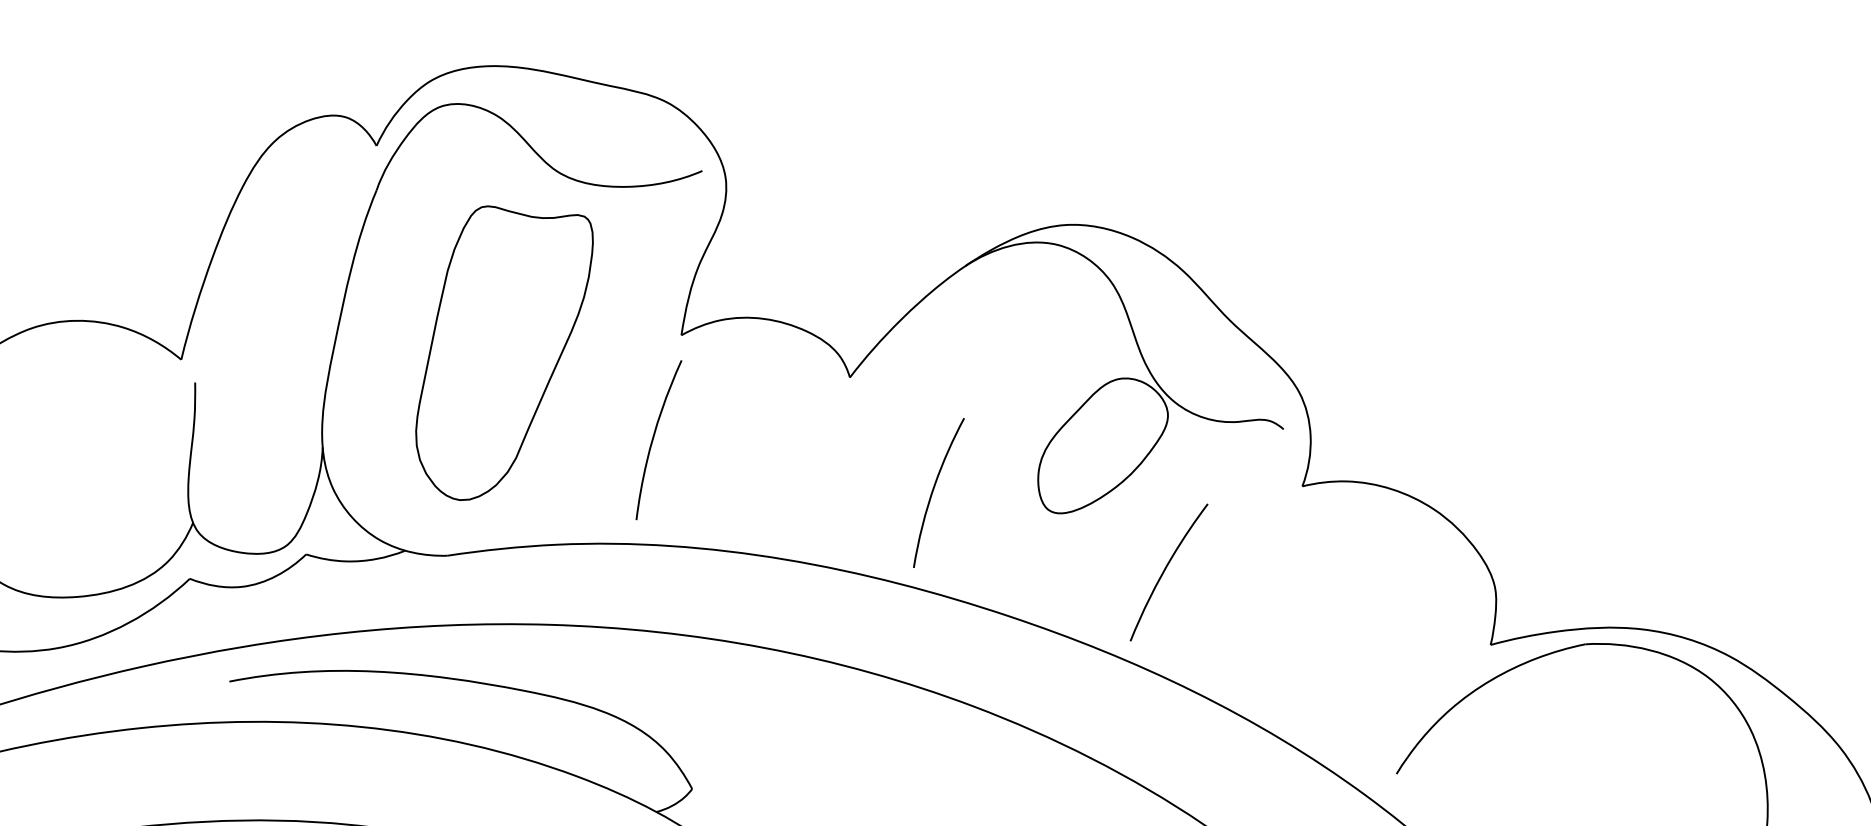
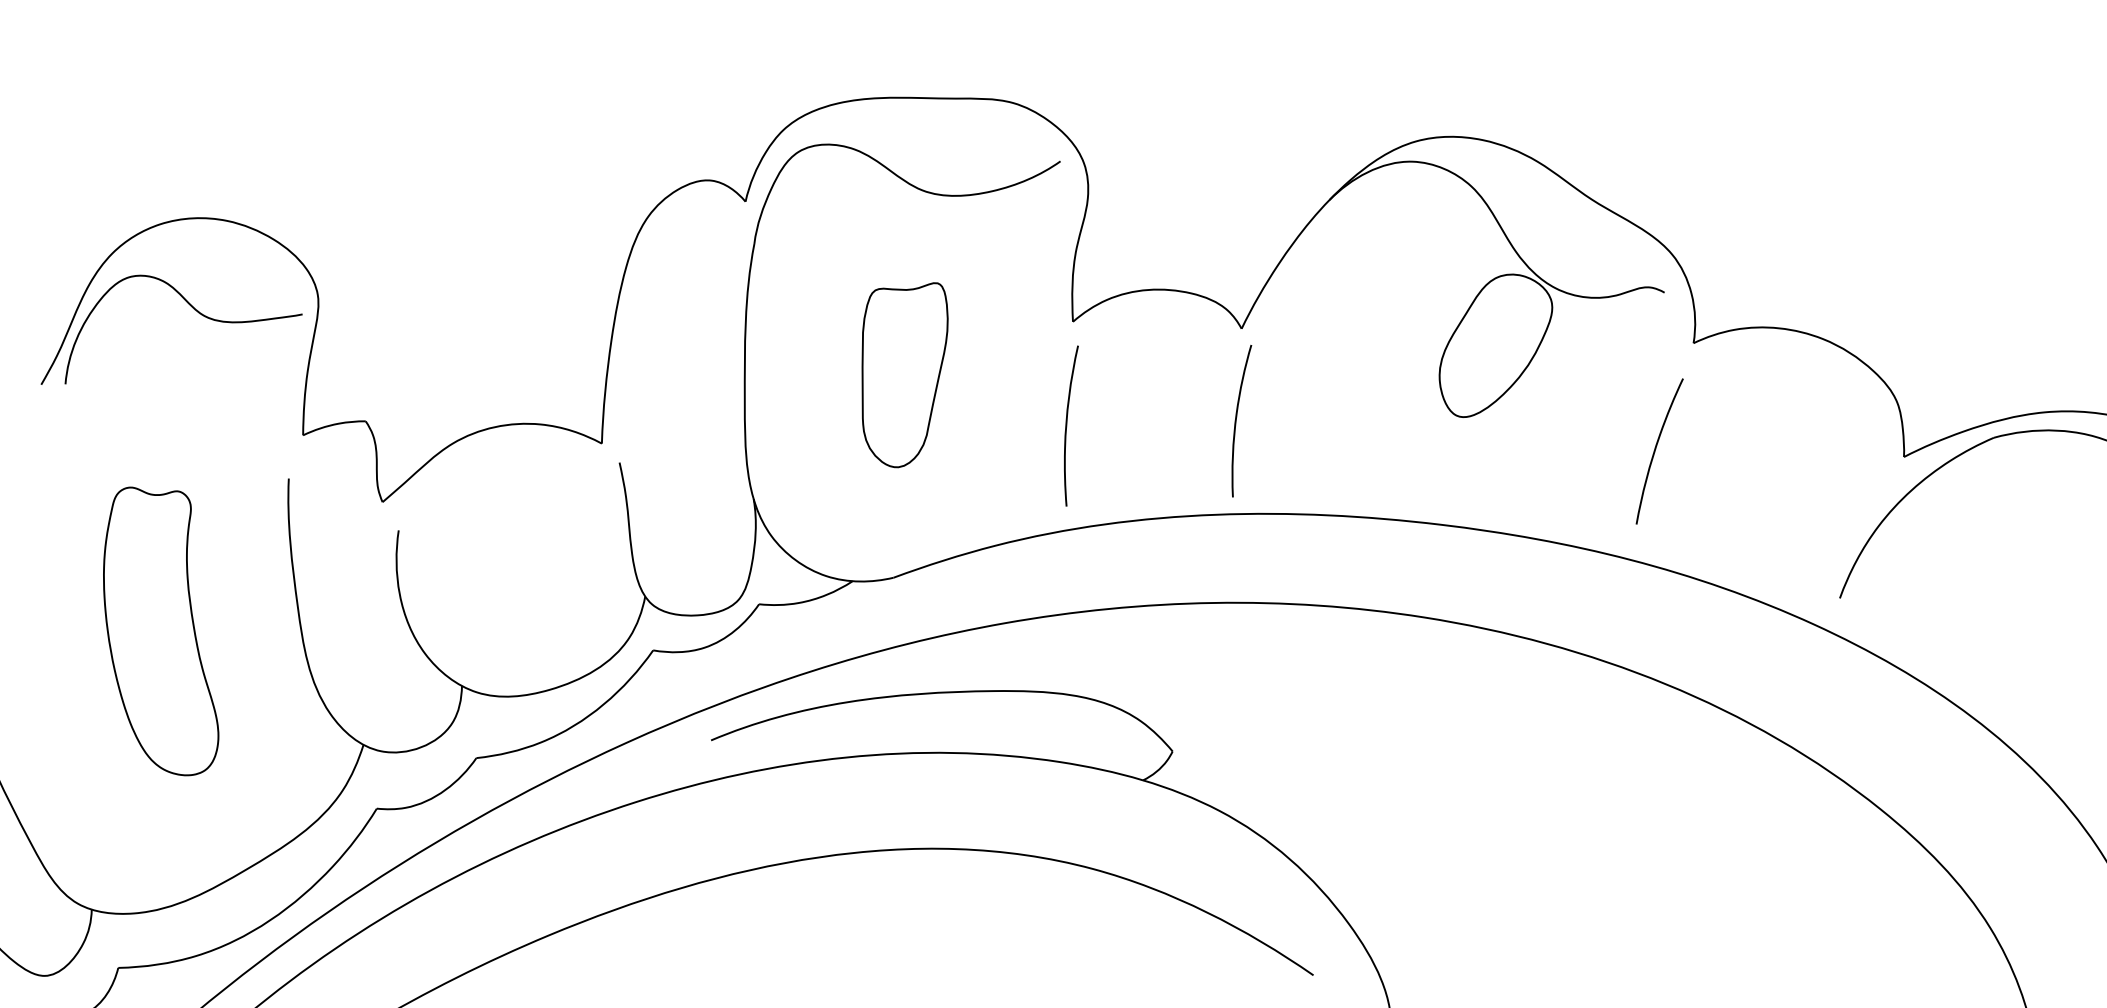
part: (500, 354) -> (904, 375), size x0.62
curve: (933, 492) -> (1236, 421), moved
curve: (1166, 569) -> (1656, 449), moved

